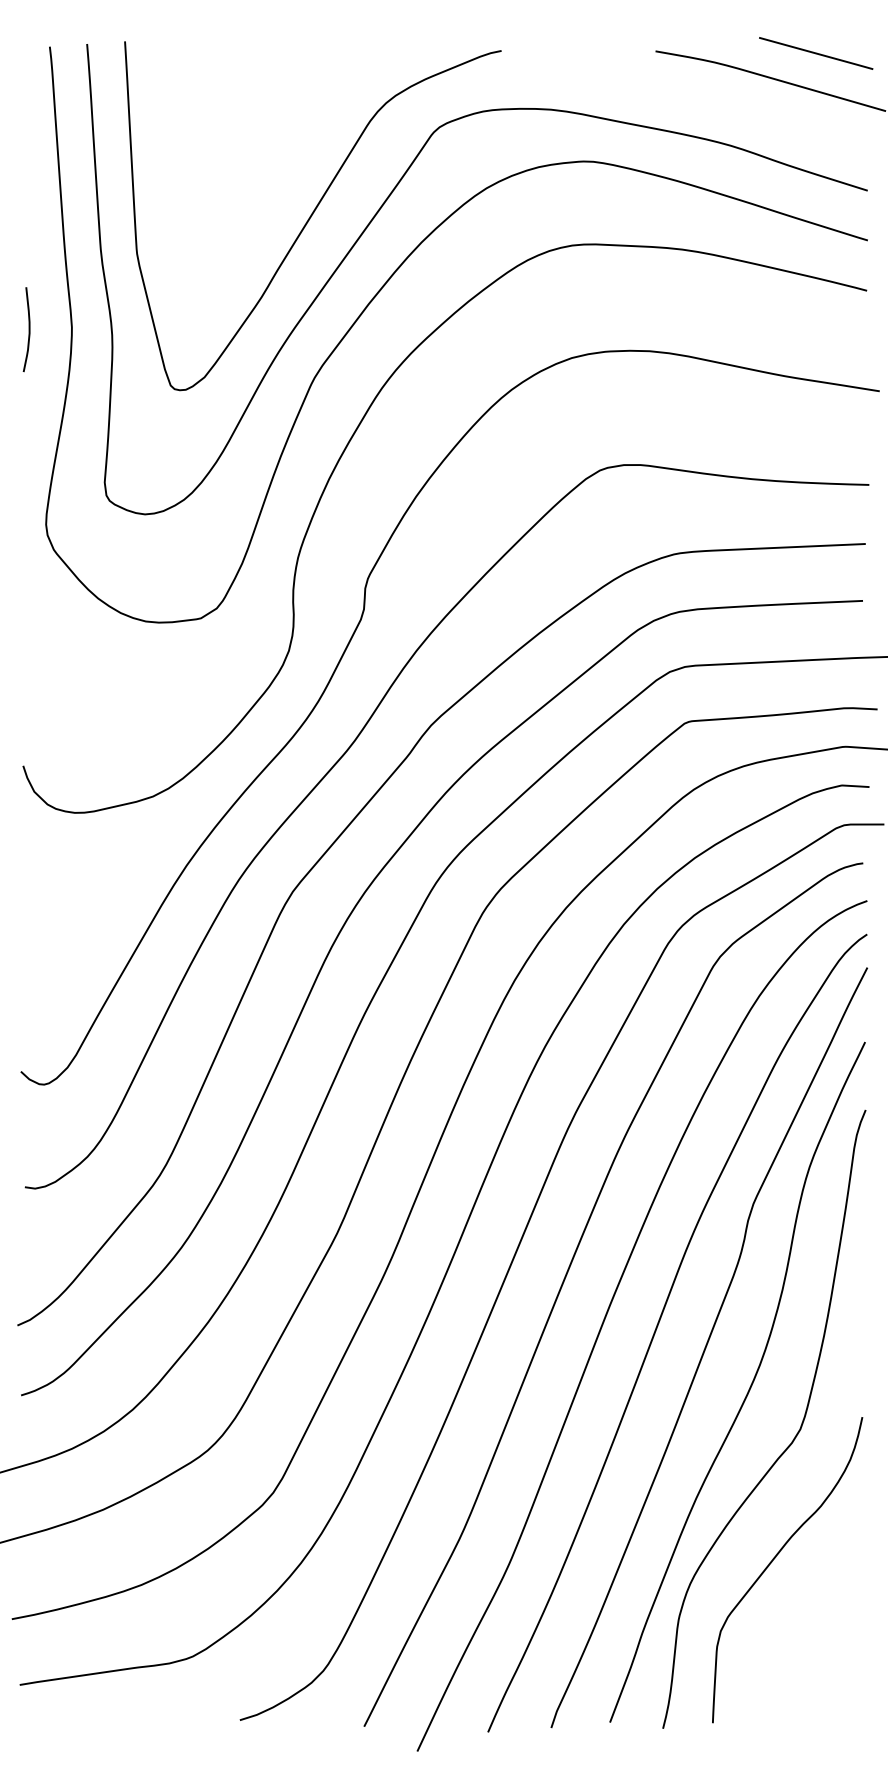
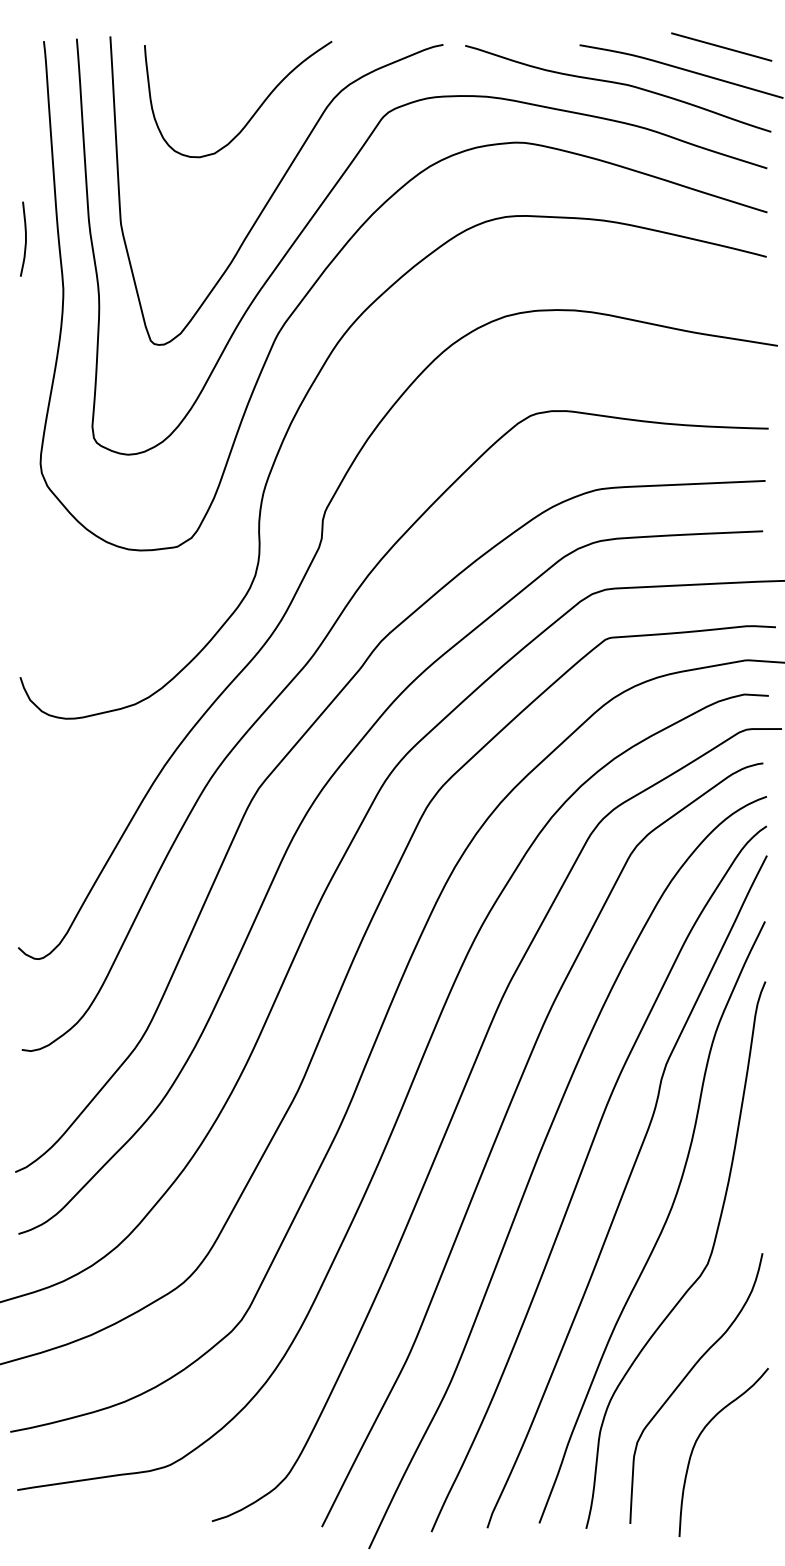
curve: (699, 95) -> (618, 84), added
curve: (289, 125) -> (255, 110), added
curve: (28, 329) -> (24, 239), moved
curve: (790, 1626) -> (698, 1438), added

